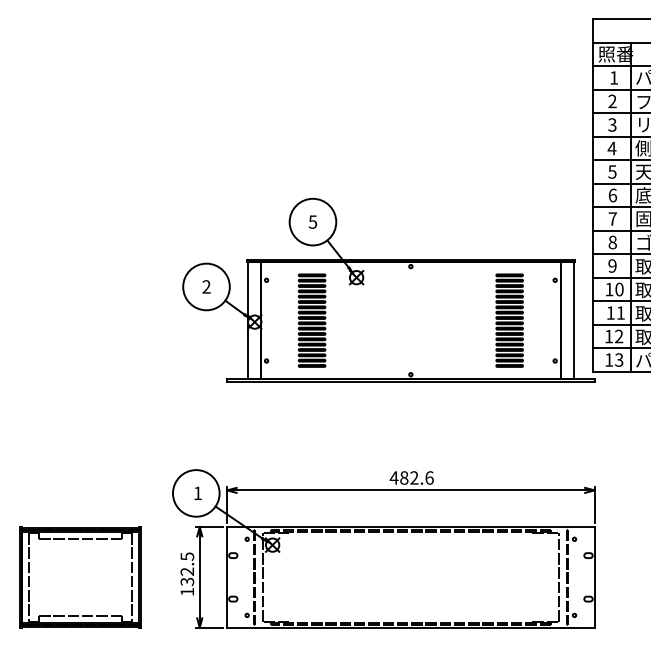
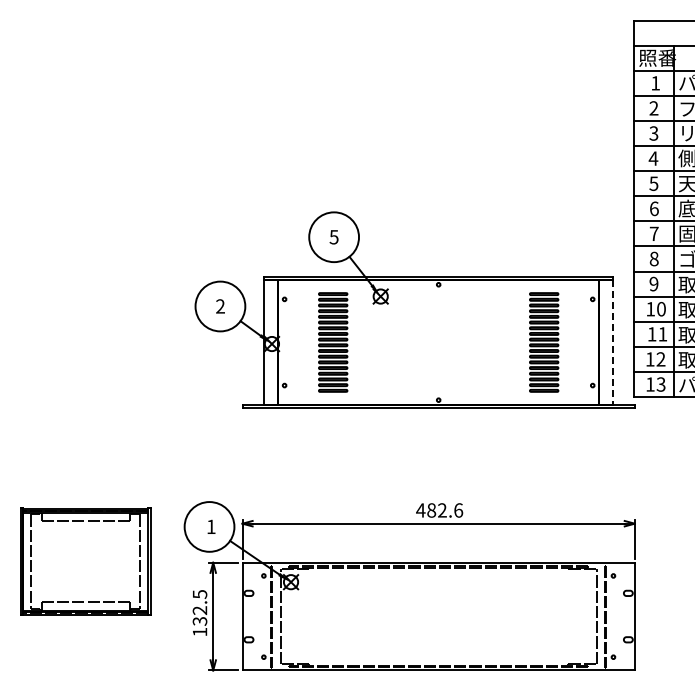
line: (574, 320) -> (613, 342), solid -> dashed
part: (80, 577) -> (85, 561), moved

